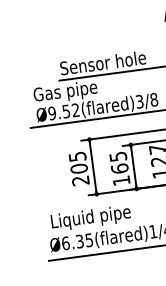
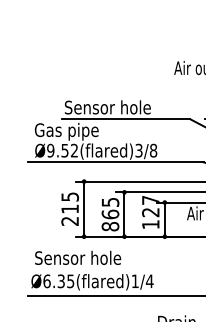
text: (78, 168) -> (69, 208), 205 -> 215
text: (121, 180) -> (110, 226), 165 -> 865
text: (94, 217) -> (78, 259), Liquid pipe -> Sensor hole

